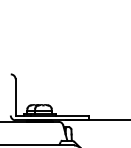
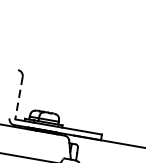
line: (15, 97) -> (18, 98), solid -> dashed

